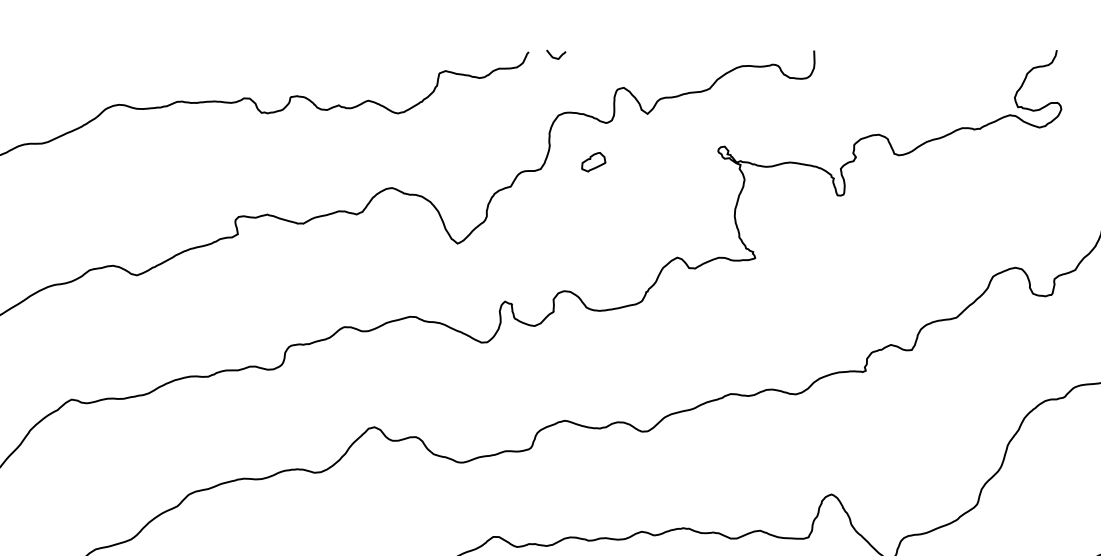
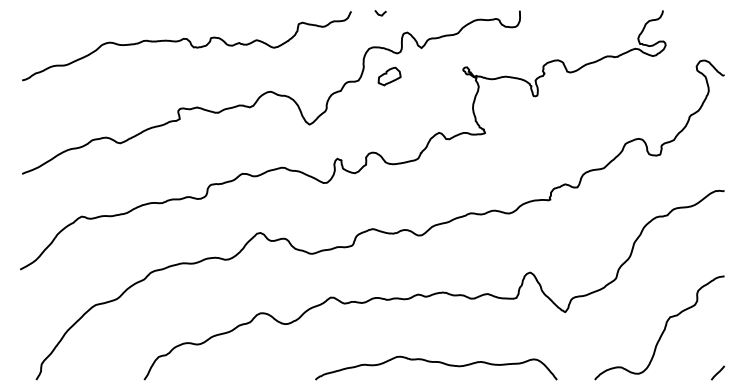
curve: (555, 57) -> (380, 14), moved
part: (593, 162) -> (389, 76), size x1.6

